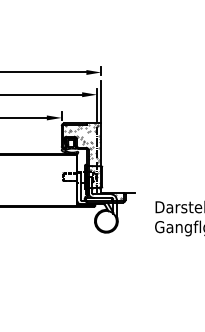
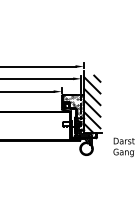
hatch: (117, 139) -> (92, 103), added

